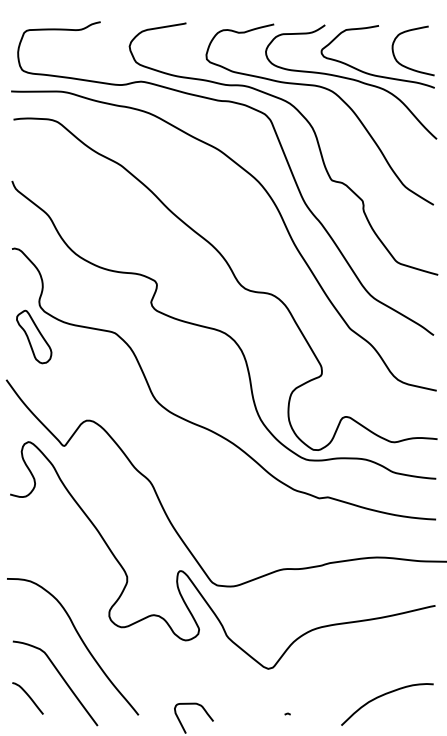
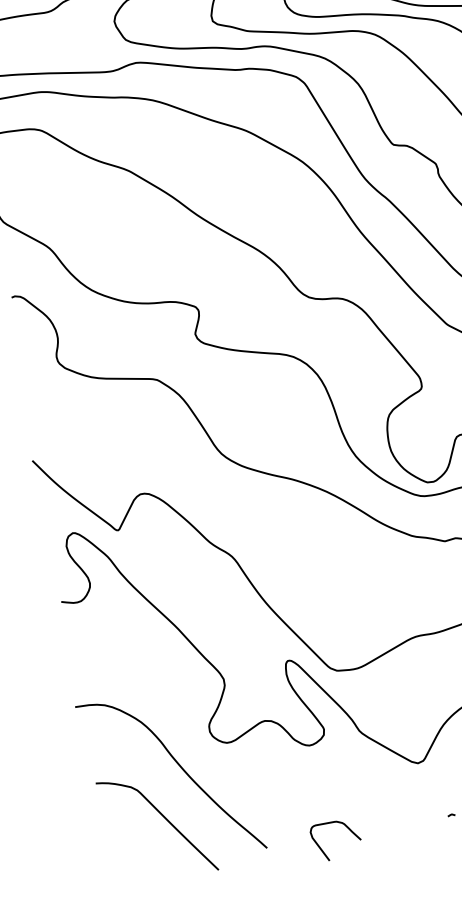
part: (34, 336) -> (57, 401), removed
curve: (28, 697) -> (126, 849), removed

